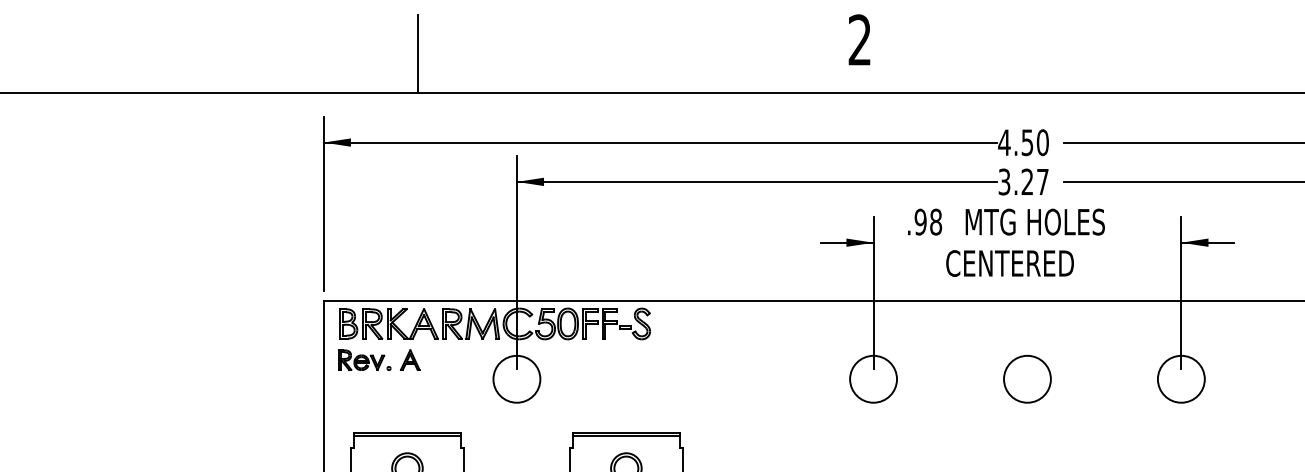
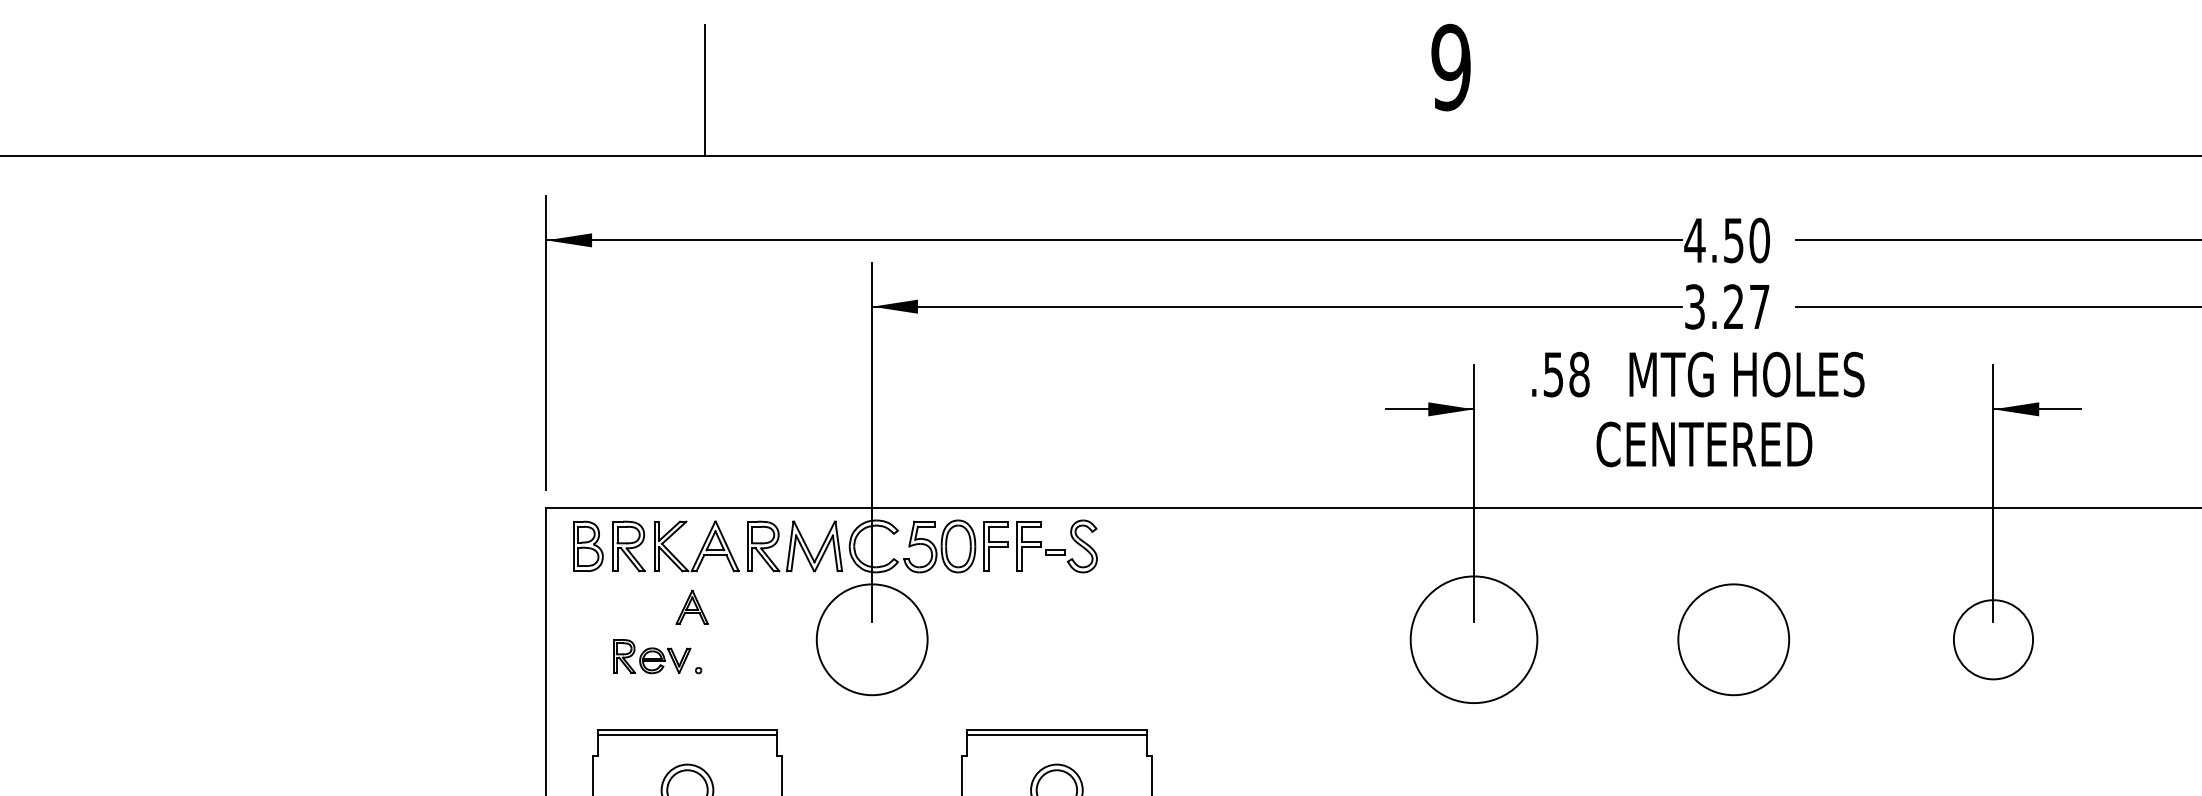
text: (859, 40) -> (1450, 68), 2 -> 9
text: (920, 221) -> (1553, 373), .98 -> .58
part: (364, 359) -> (657, 655), moved
circle: (516, 378) -> (871, 638), size x1.4
circle: (873, 378) -> (1473, 638), size x1.6
circle: (1027, 378) -> (1733, 638), size x1.4

